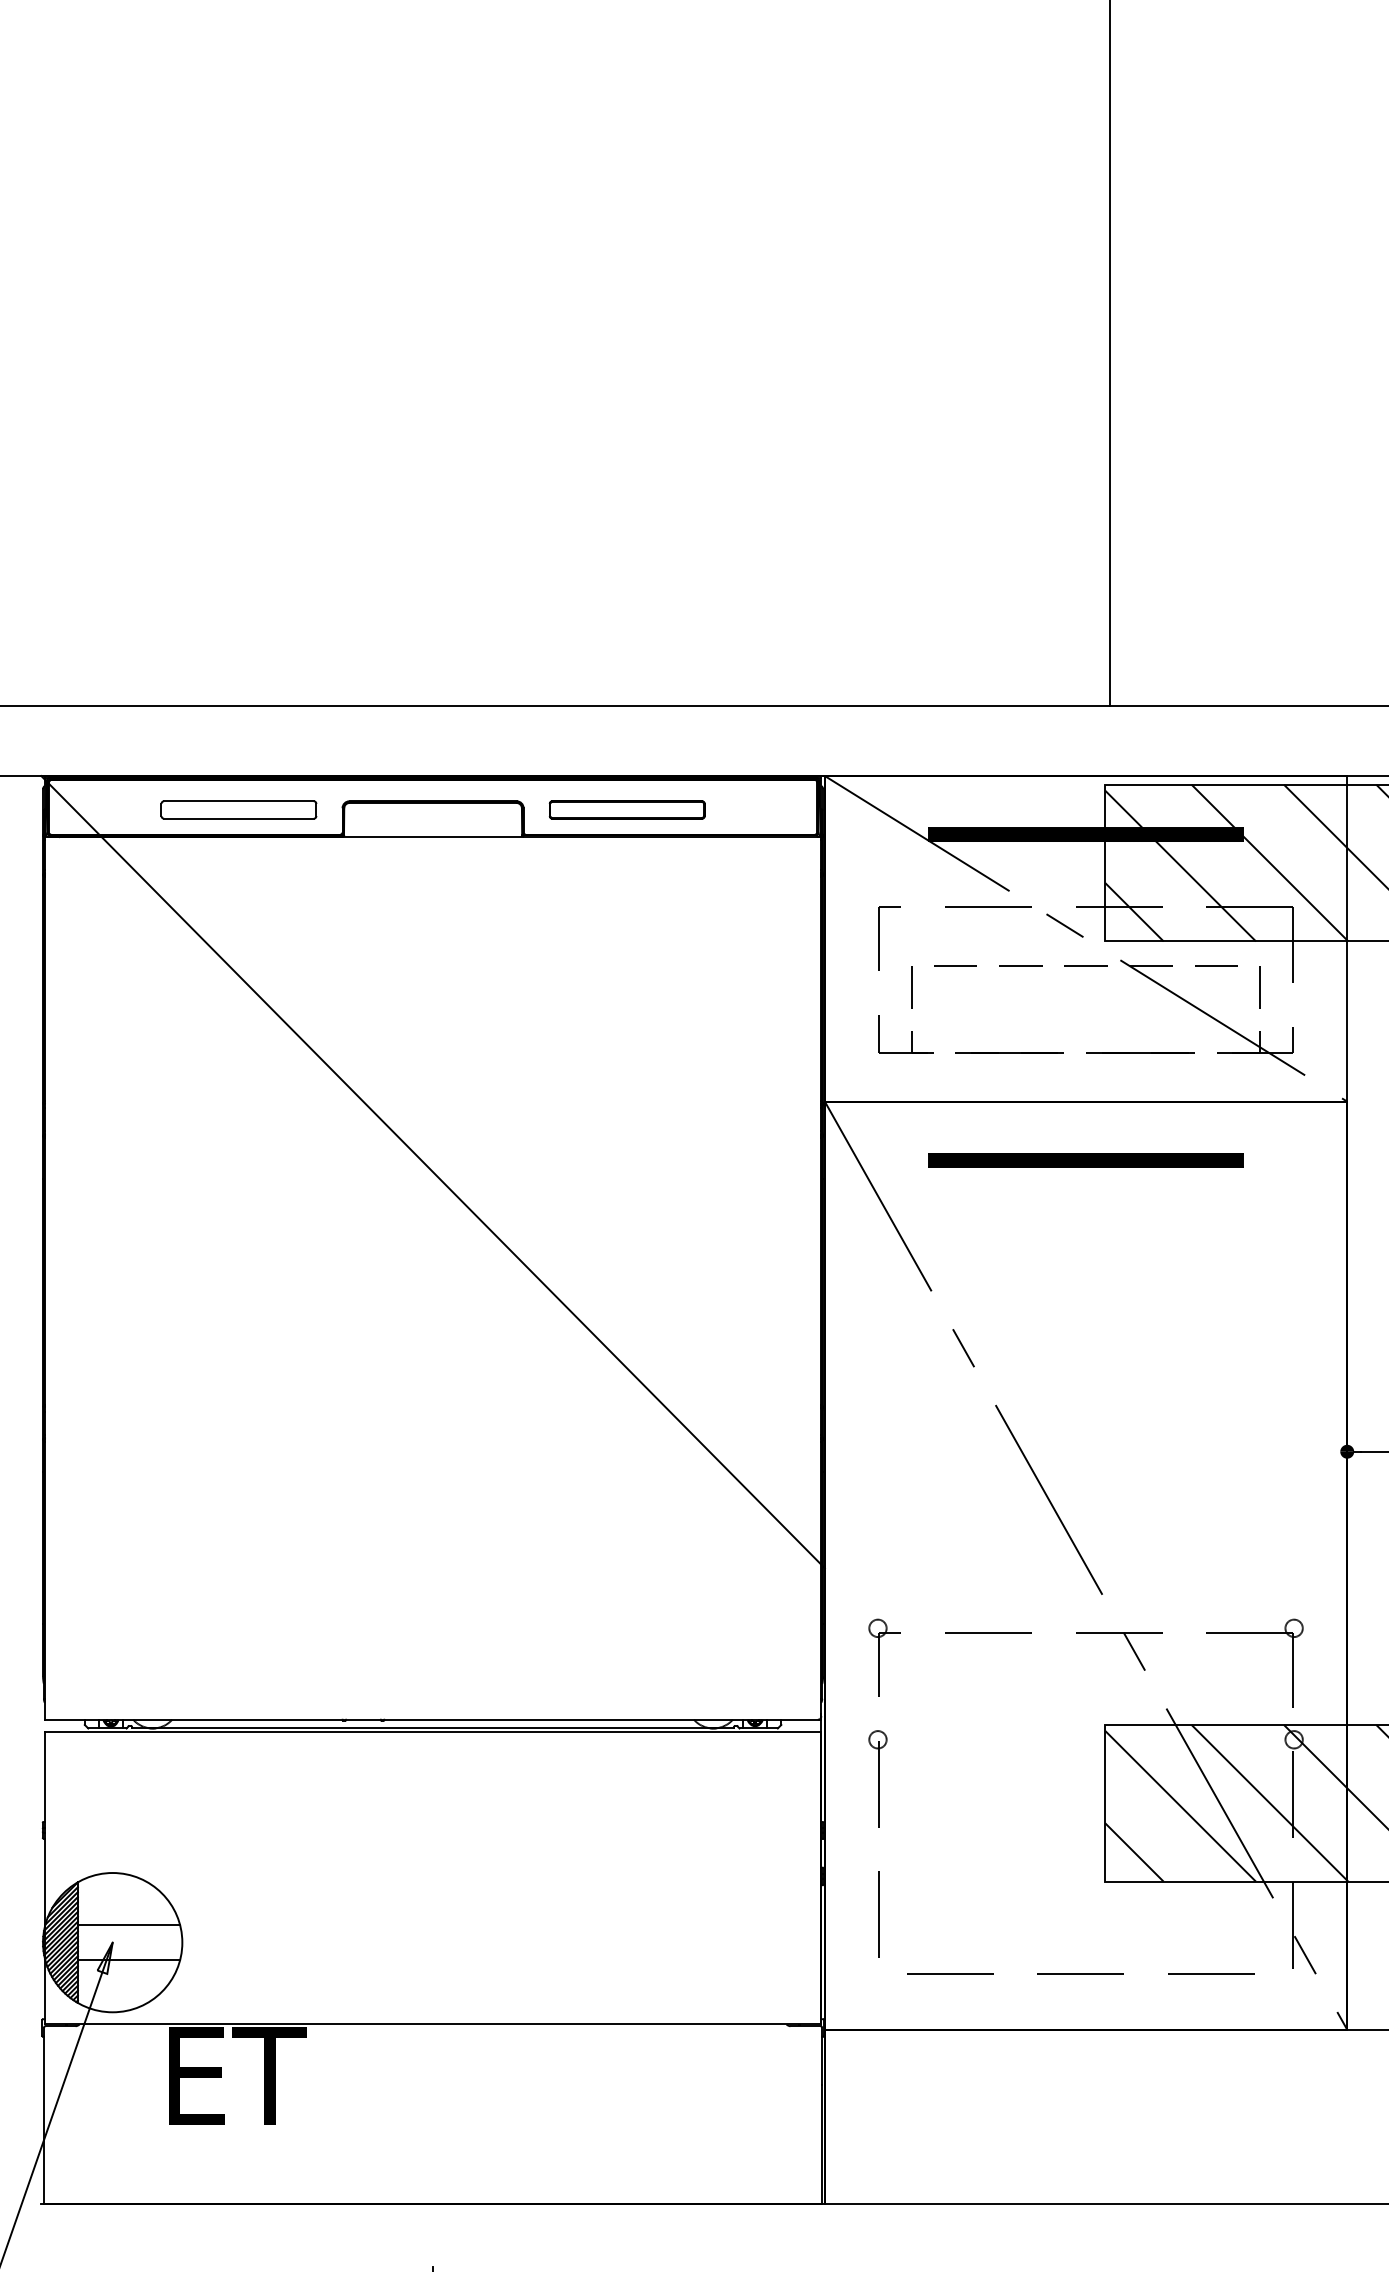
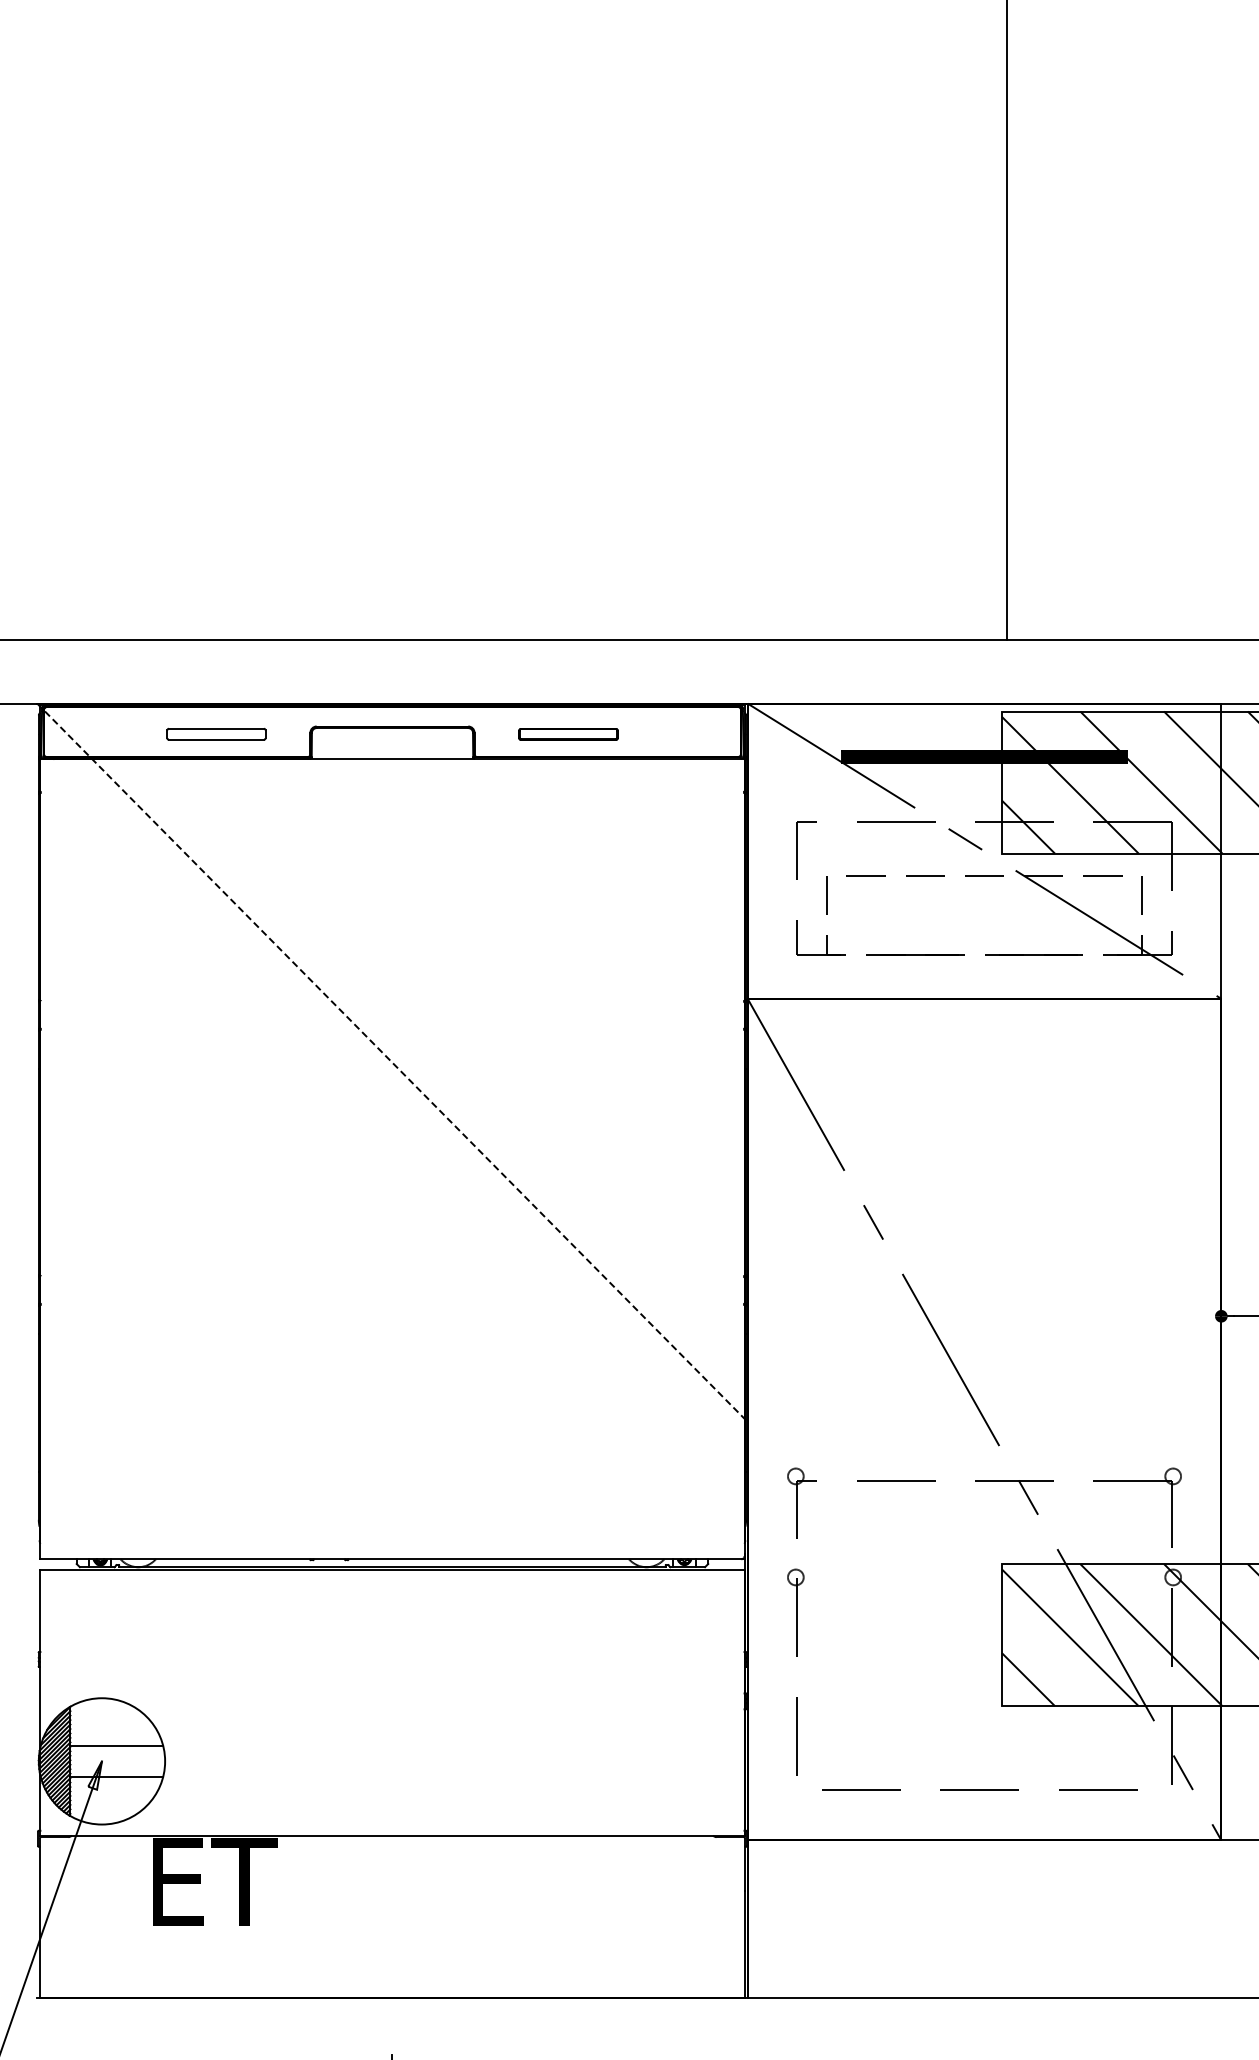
part: (239, 808) -> (216, 733), size x0.7
part: (627, 810) -> (568, 734), size x0.7
part: (1086, 1159) -> (984, 1051), removed
line: (433, 1172) -> (392, 1063), solid -> dashed

